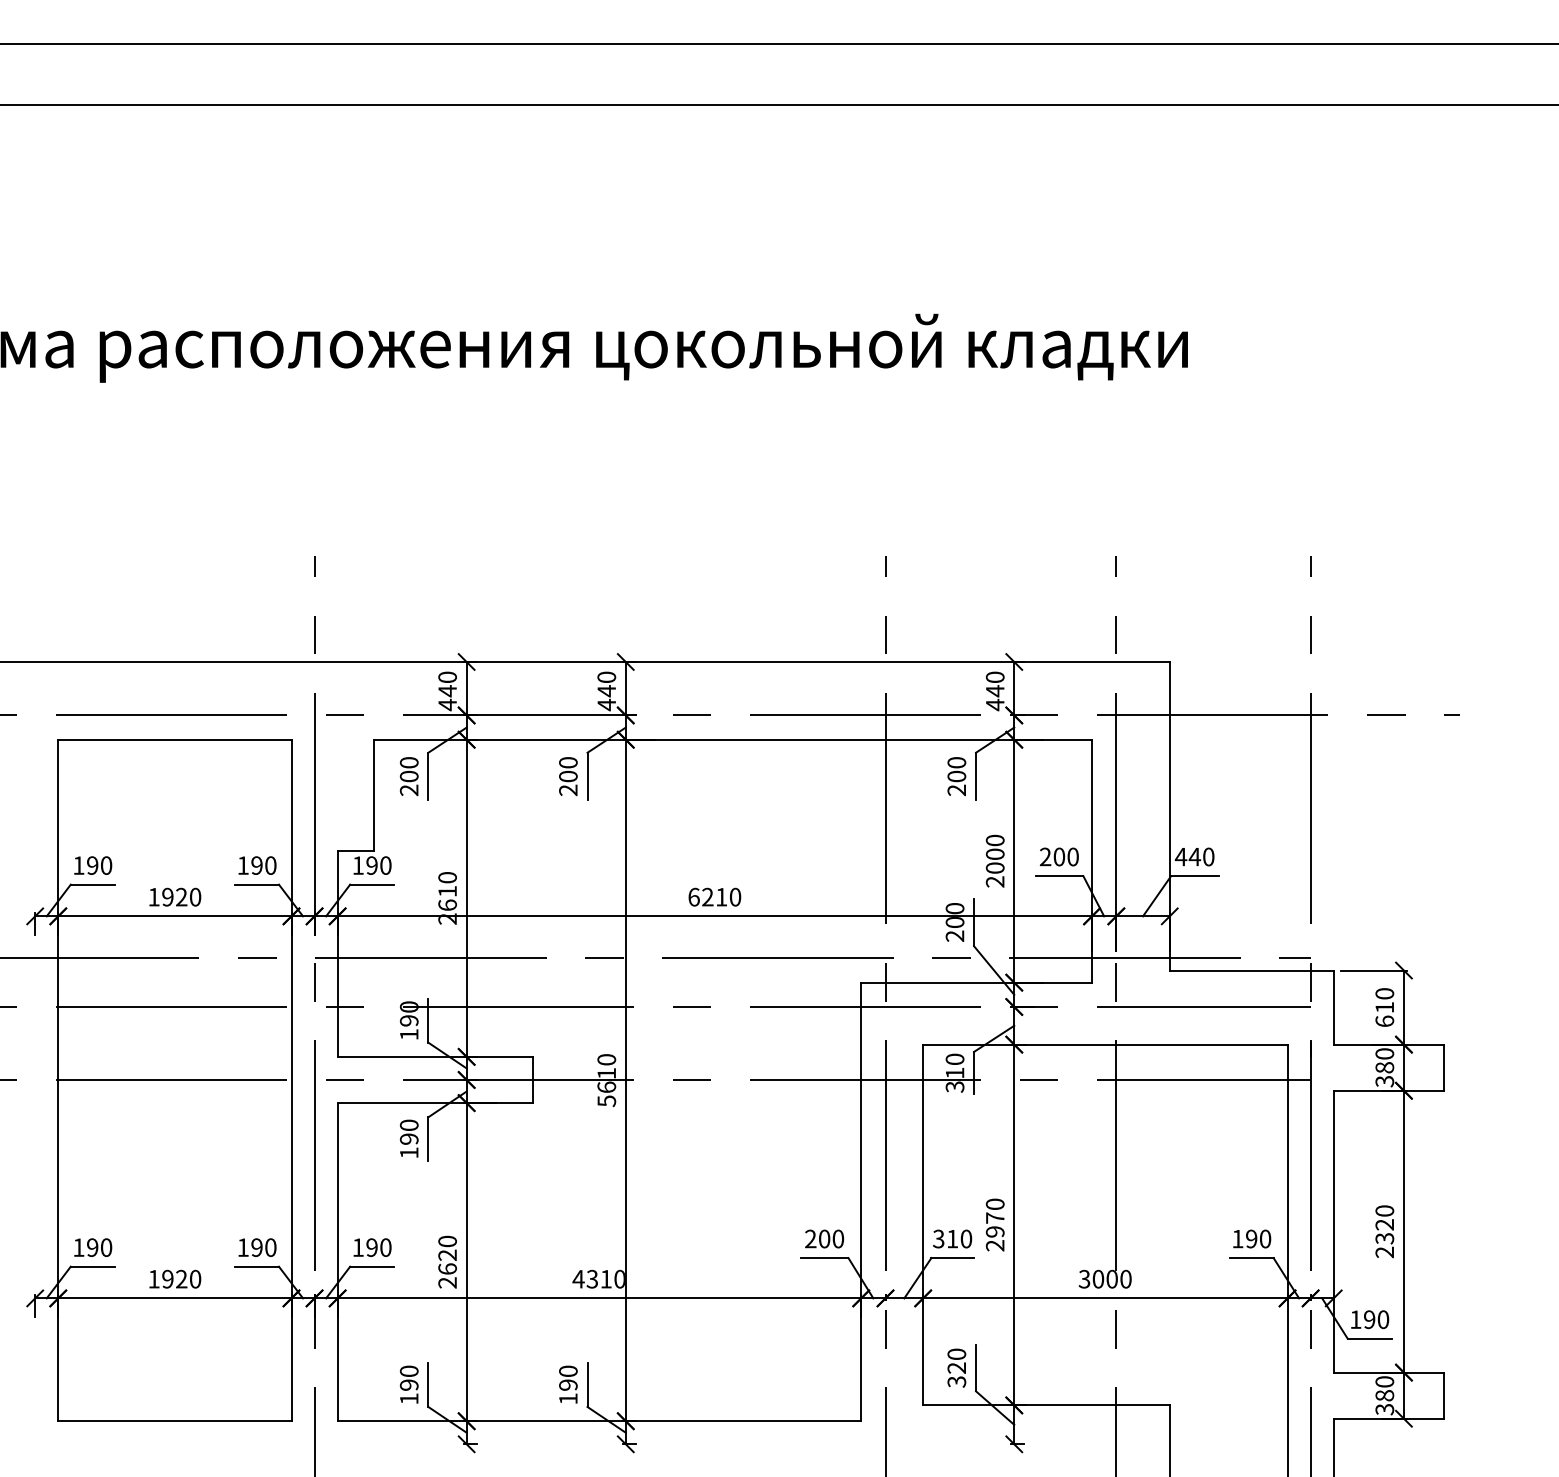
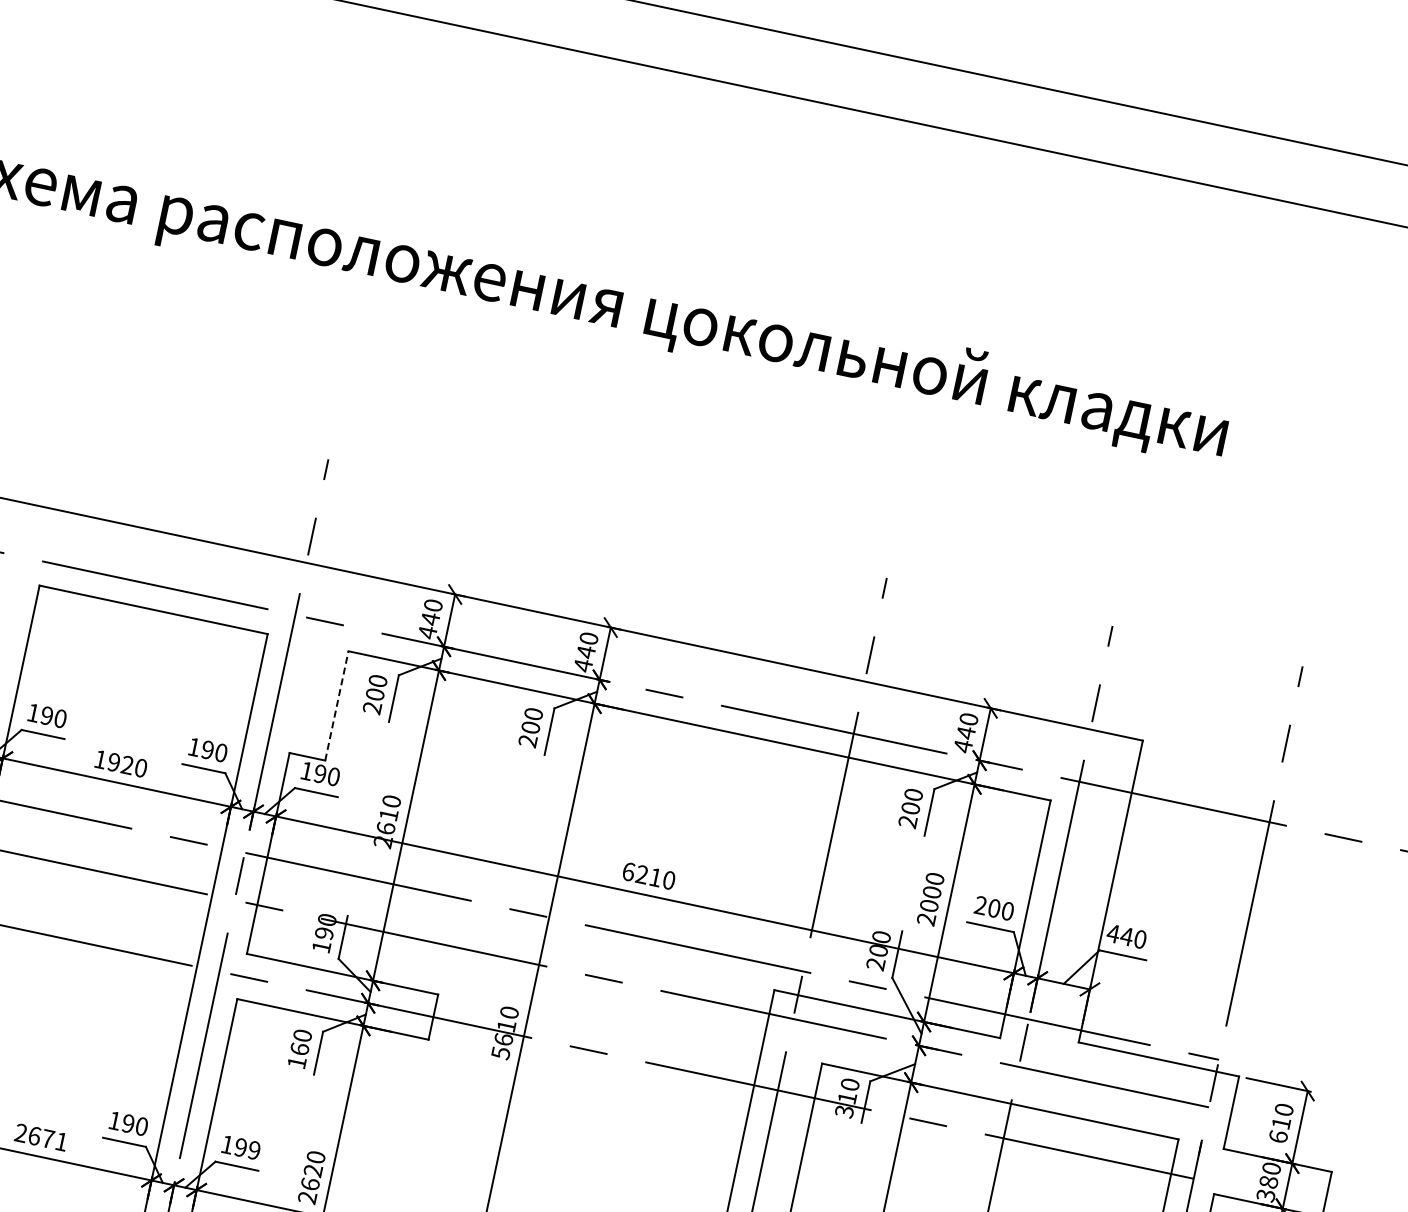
line: (374, 795) -> (337, 705), solid -> dashed
text: (408, 1138) -> (299, 1048), 190 -> 160
text: (385, 1247) -> (254, 1150), 190 -> 199
text: (174, 1278) -> (41, 1136), 1920 -> 2671

